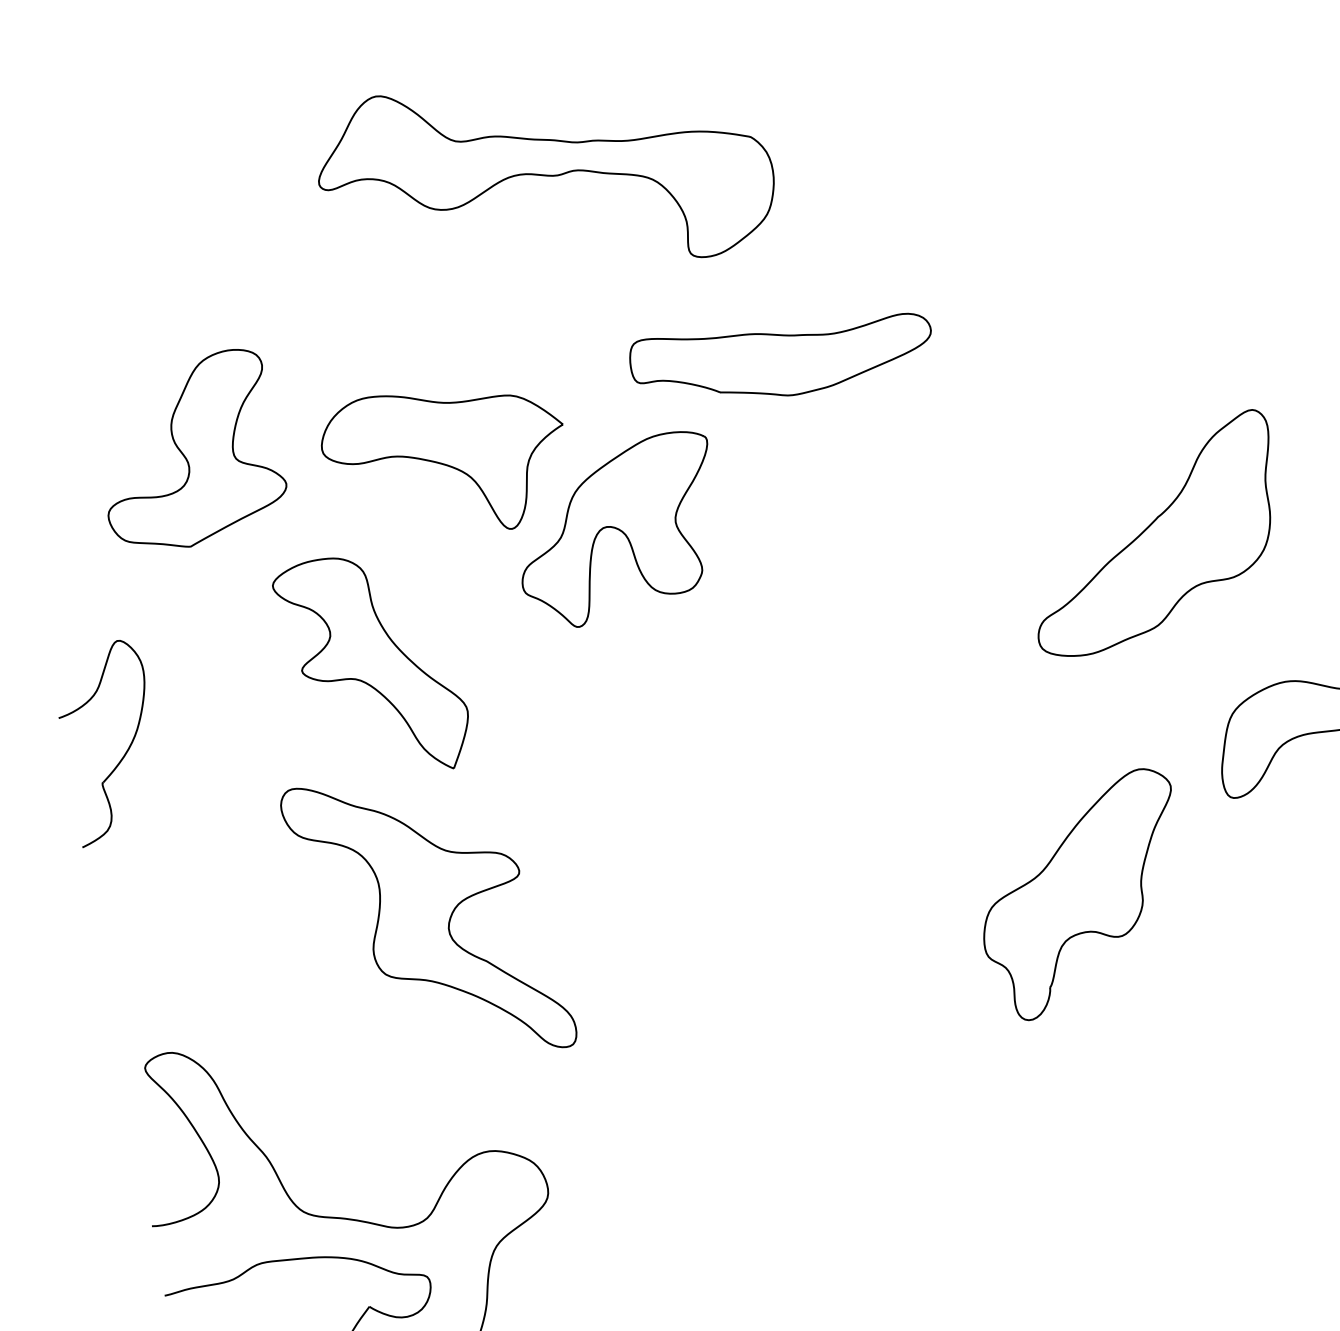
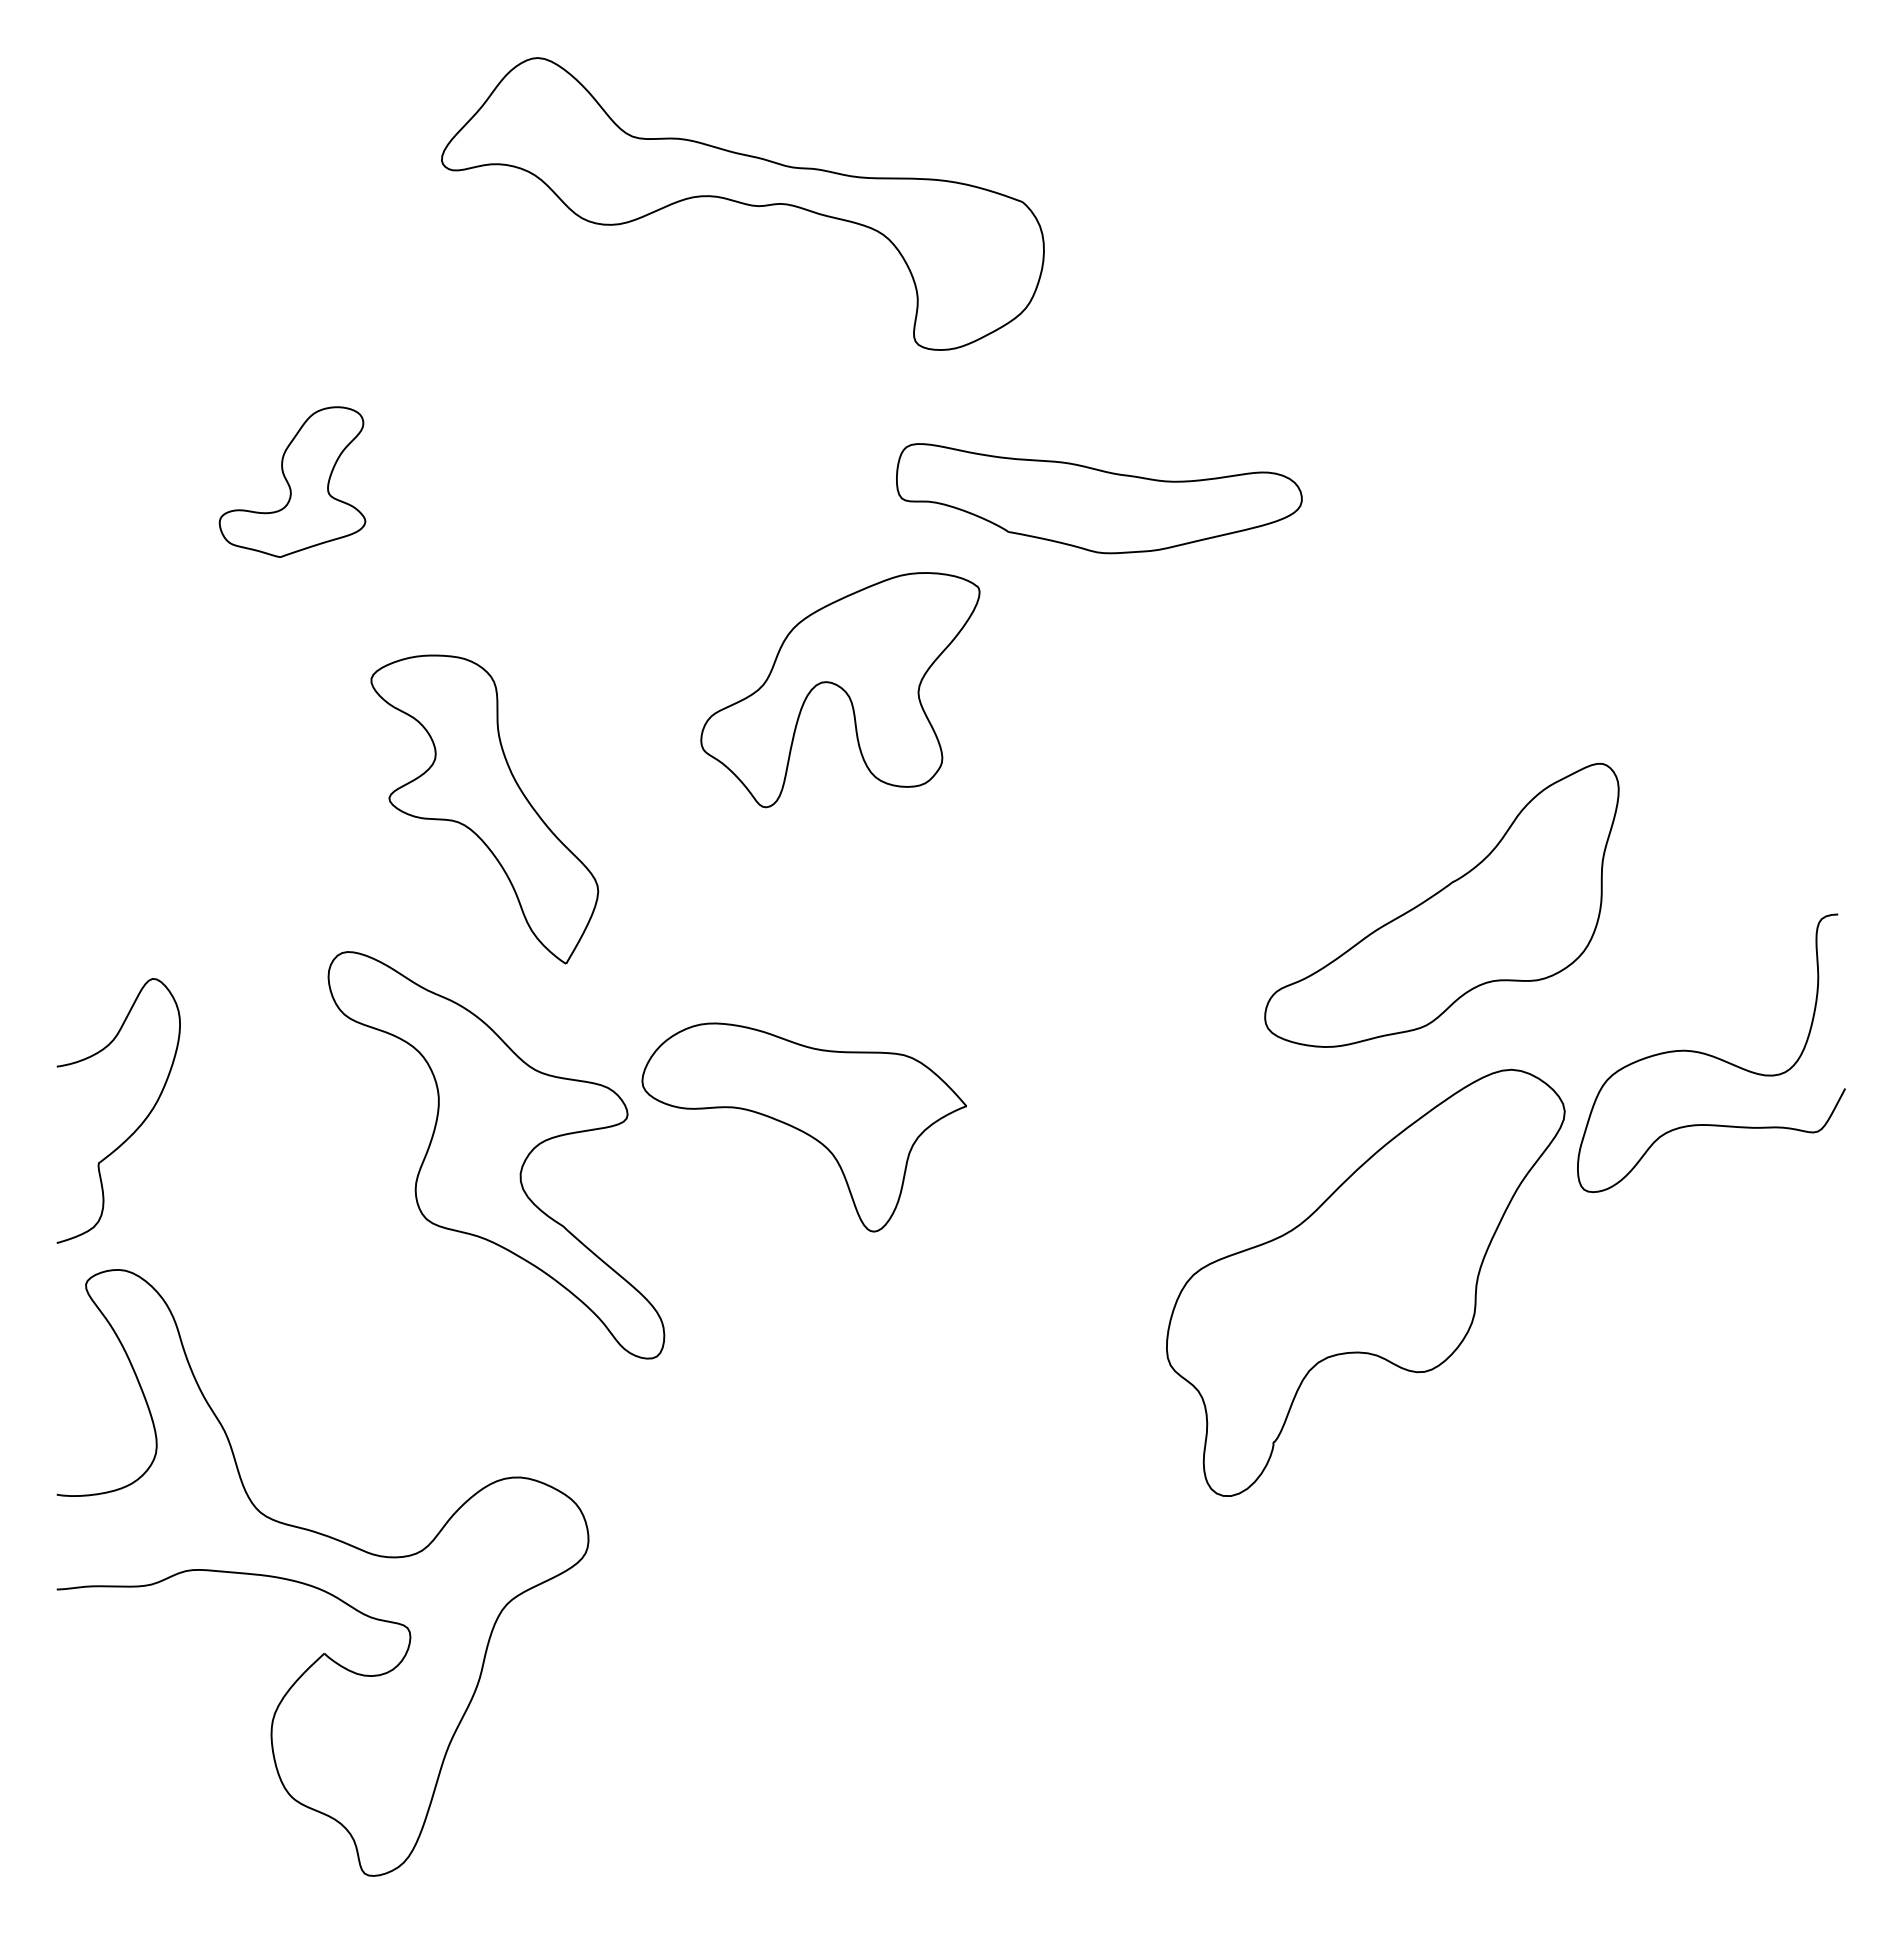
part: (545, 175) -> (742, 203), moved
part: (188, 451) -> (292, 481), size x0.6
part: (446, 462) -> (803, 1127), moved
part: (1153, 535) -> (1441, 905), moved
part: (125, 752) -> (136, 1128), moved
part: (1082, 895) -> (1365, 1283), size x1.4

